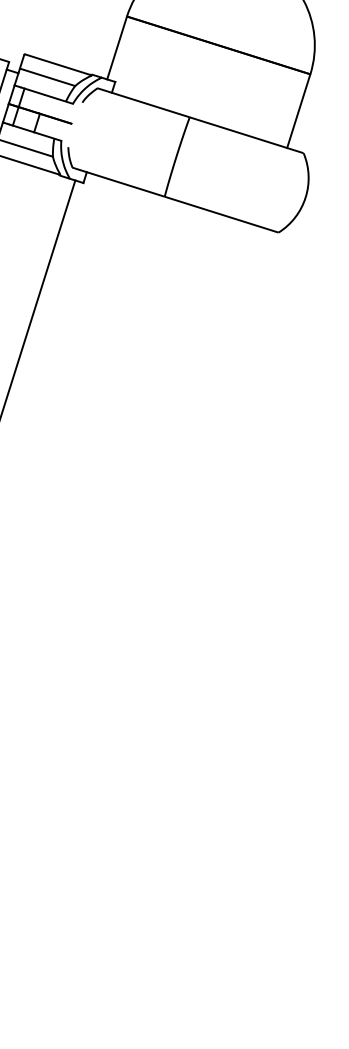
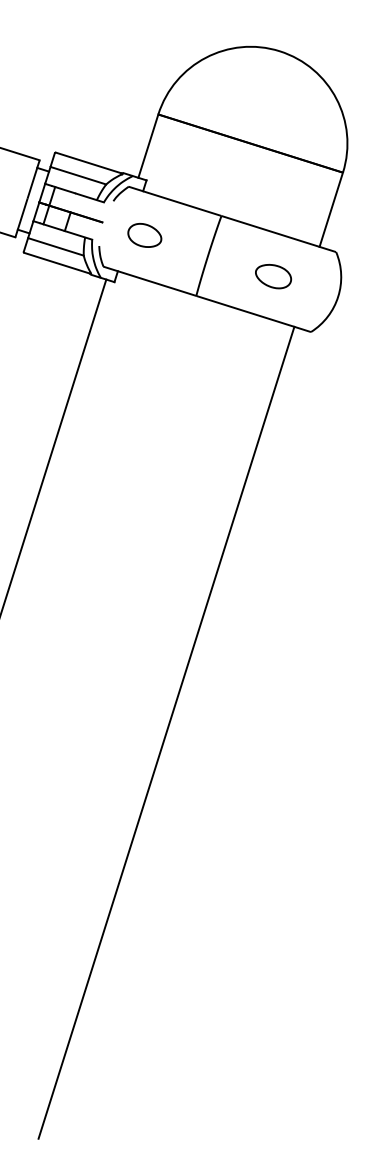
part: (113, 136) -> (144, 235), added
part: (241, 177) -> (273, 276), added
line: (135, 630) -> (166, 732), added

